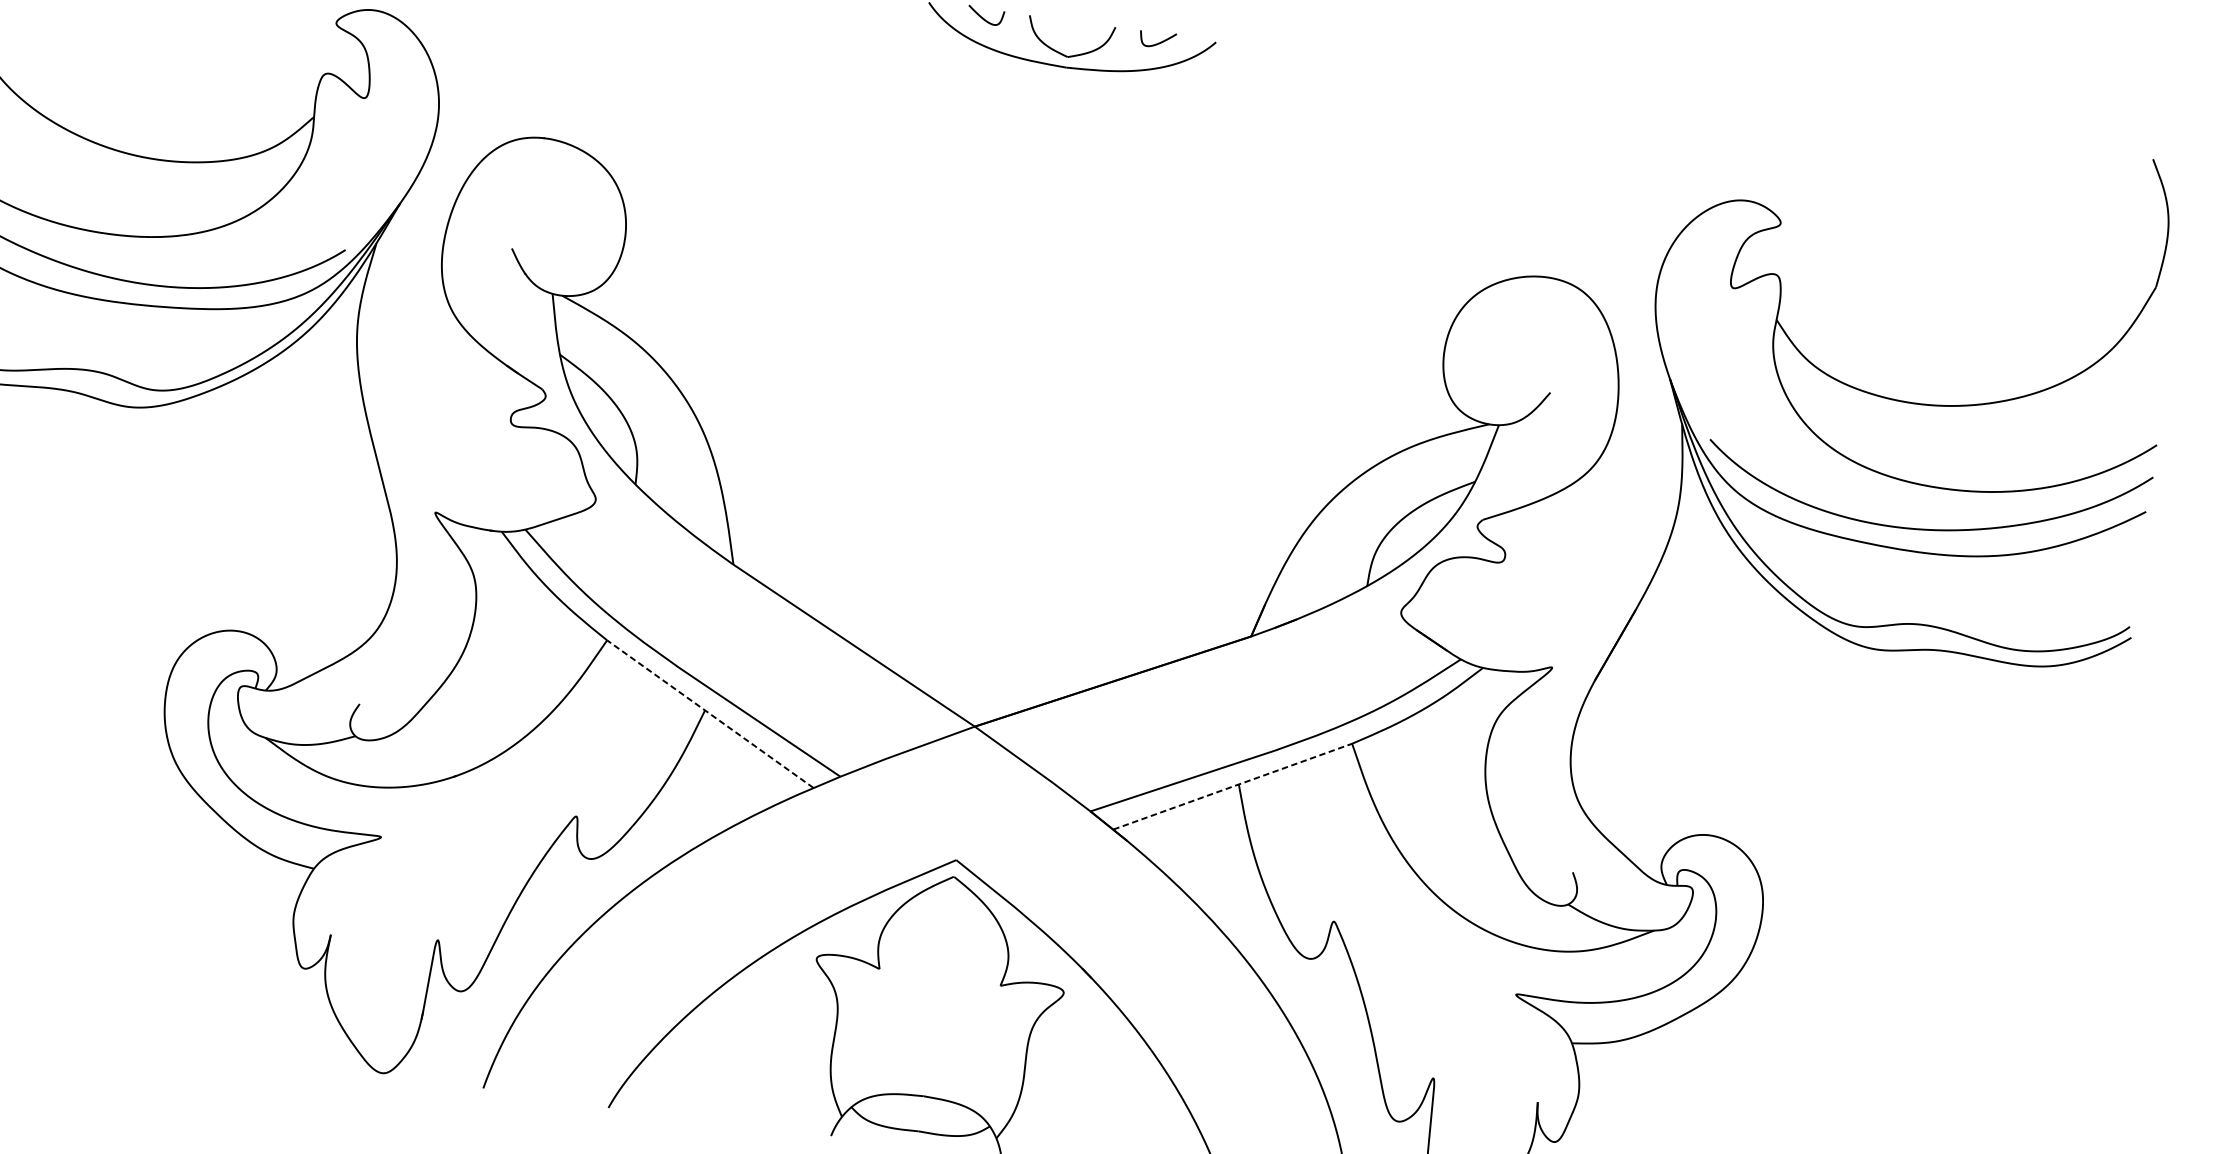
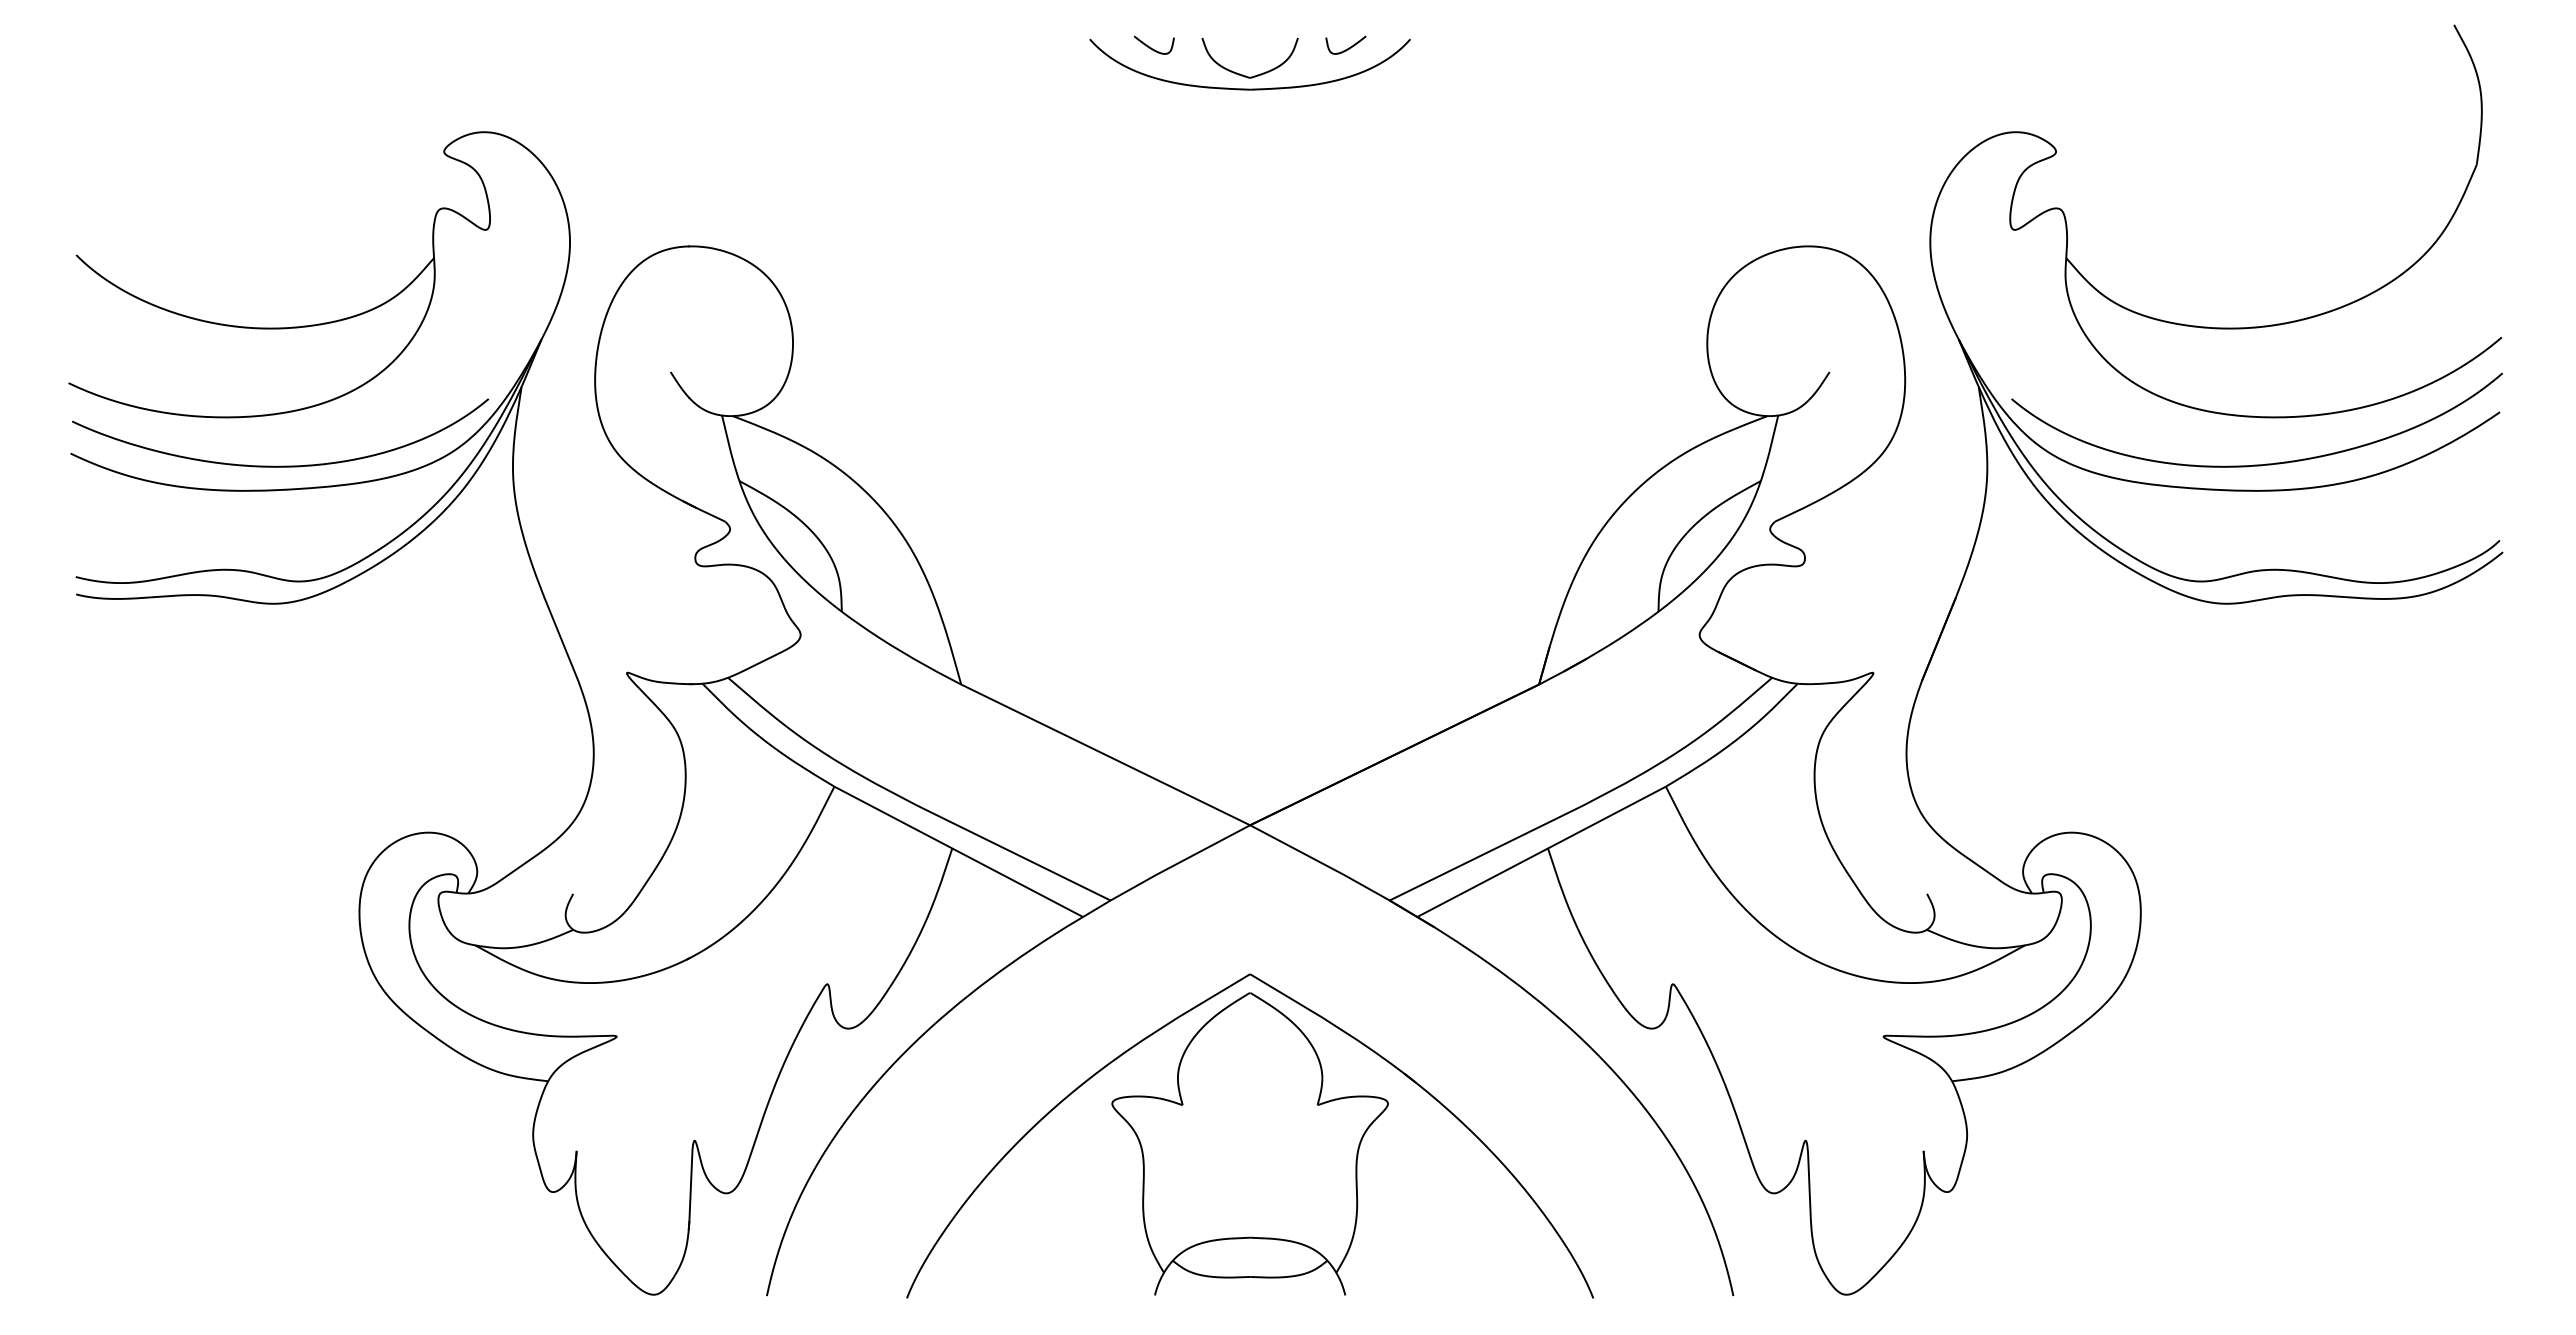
line: (710, 713) -> (958, 851), dashed -> solid
line: (1233, 786) -> (1542, 851), dashed -> solid

